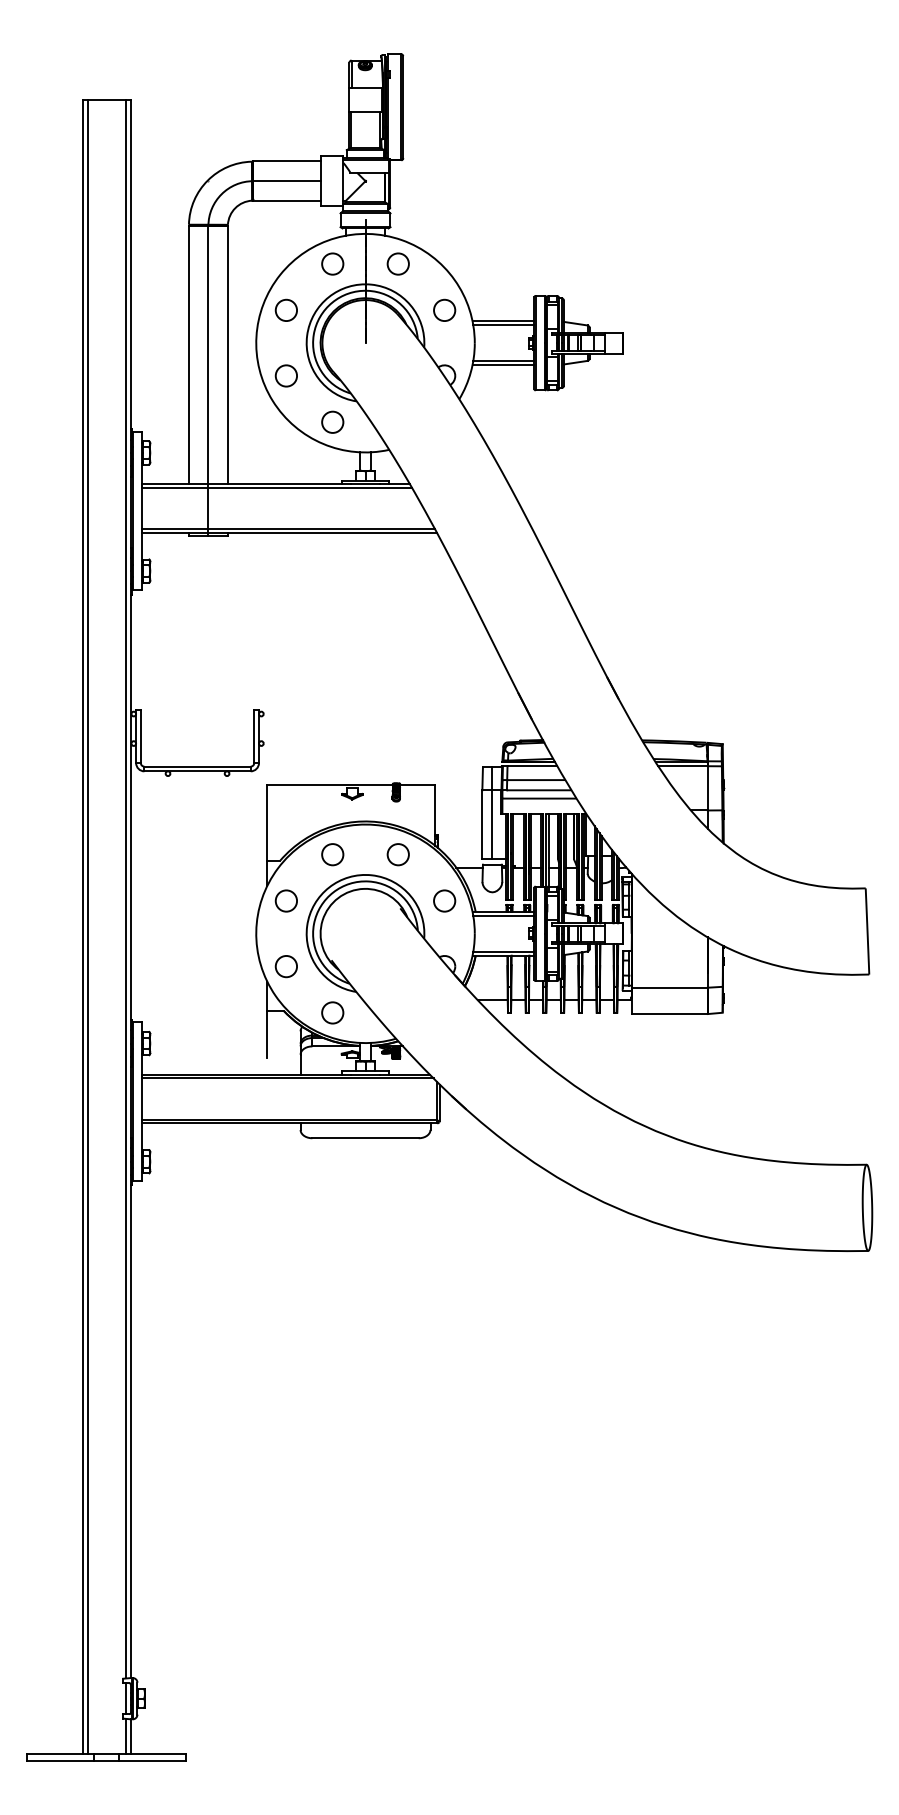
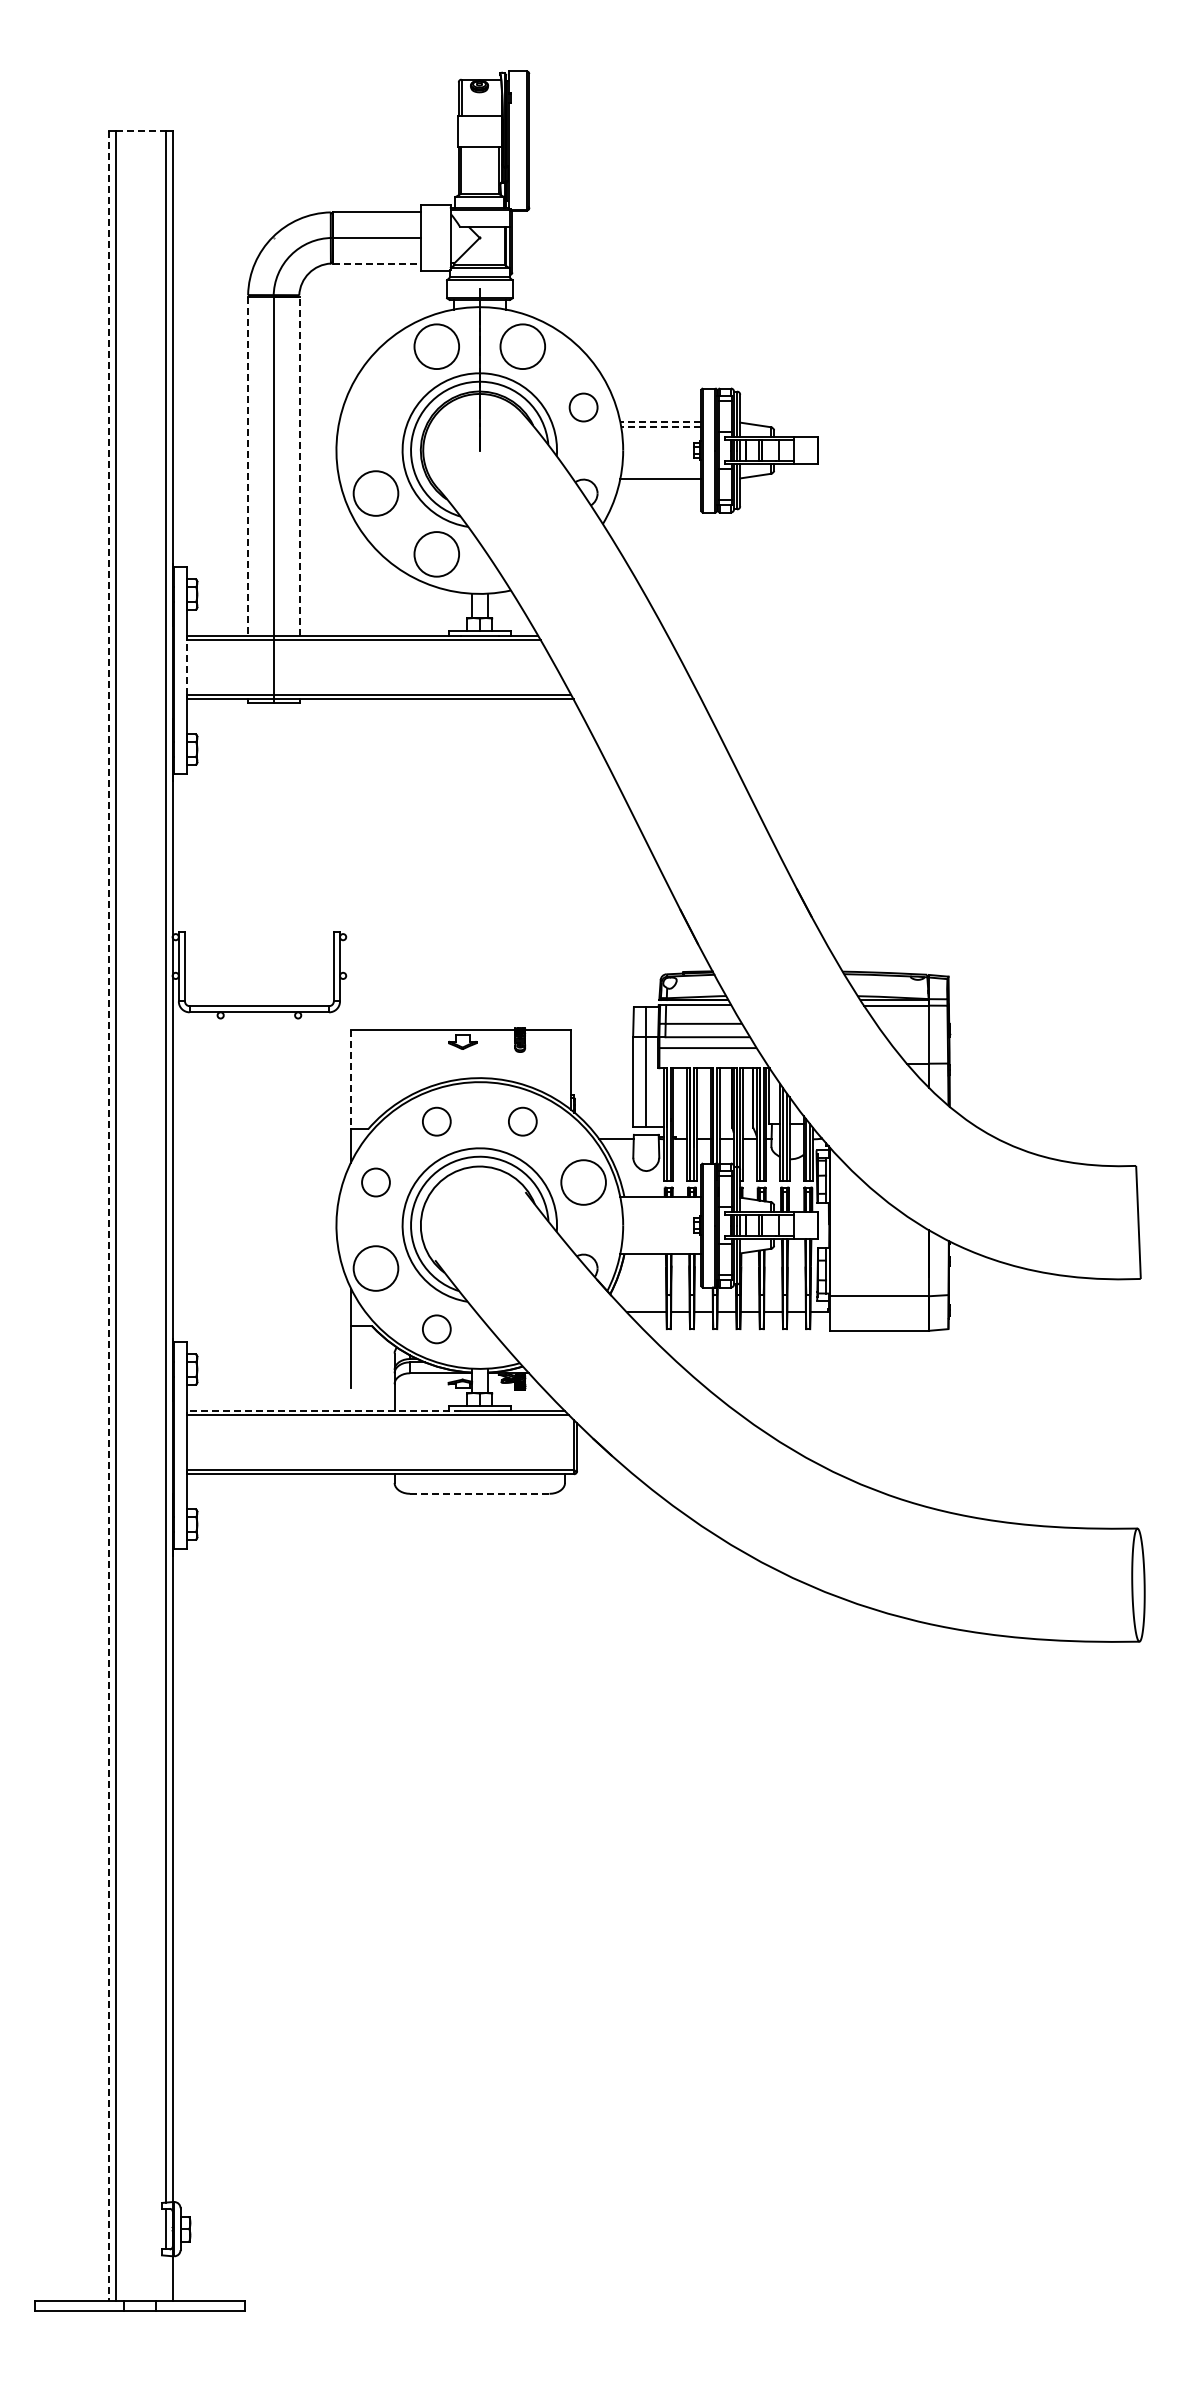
line: (106, 100) -> (140, 131), solid -> dashed
line: (287, 200) -> (377, 263), solid -> dashed
circle: (332, 263) -> (436, 346), size x1.6
circle: (398, 263) -> (522, 346), size x1.6
circle: (286, 310) -> (375, 407), removed
line: (503, 321) -> (660, 421), solid -> dashed
line: (503, 325) -> (660, 427), solid -> dashed
line: (228, 354) -> (299, 465), solid -> dashed
line: (188, 355) -> (247, 466), solid -> dashed
line: (503, 360) -> (661, 473), removed
circle: (286, 375) -> (375, 493), size x1.6
circle: (332, 422) -> (436, 554), size x1.6
line: (141, 507) -> (186, 666), solid -> dashed
line: (267, 822) -> (351, 1079), solid -> dashed
circle: (444, 901) -> (583, 1182), size x1.6
line: (503, 916) -> (661, 1202), removed
line: (83, 926) -> (109, 1216), solid -> dashed
line: (503, 951) -> (661, 1248), removed
circle: (286, 966) -> (375, 1268), size x1.6
line: (246, 1074) -> (323, 1410), solid -> dashed
line: (365, 1138) -> (479, 1493), solid -> dashed
line: (125, 1736) -> (165, 2278), removed

